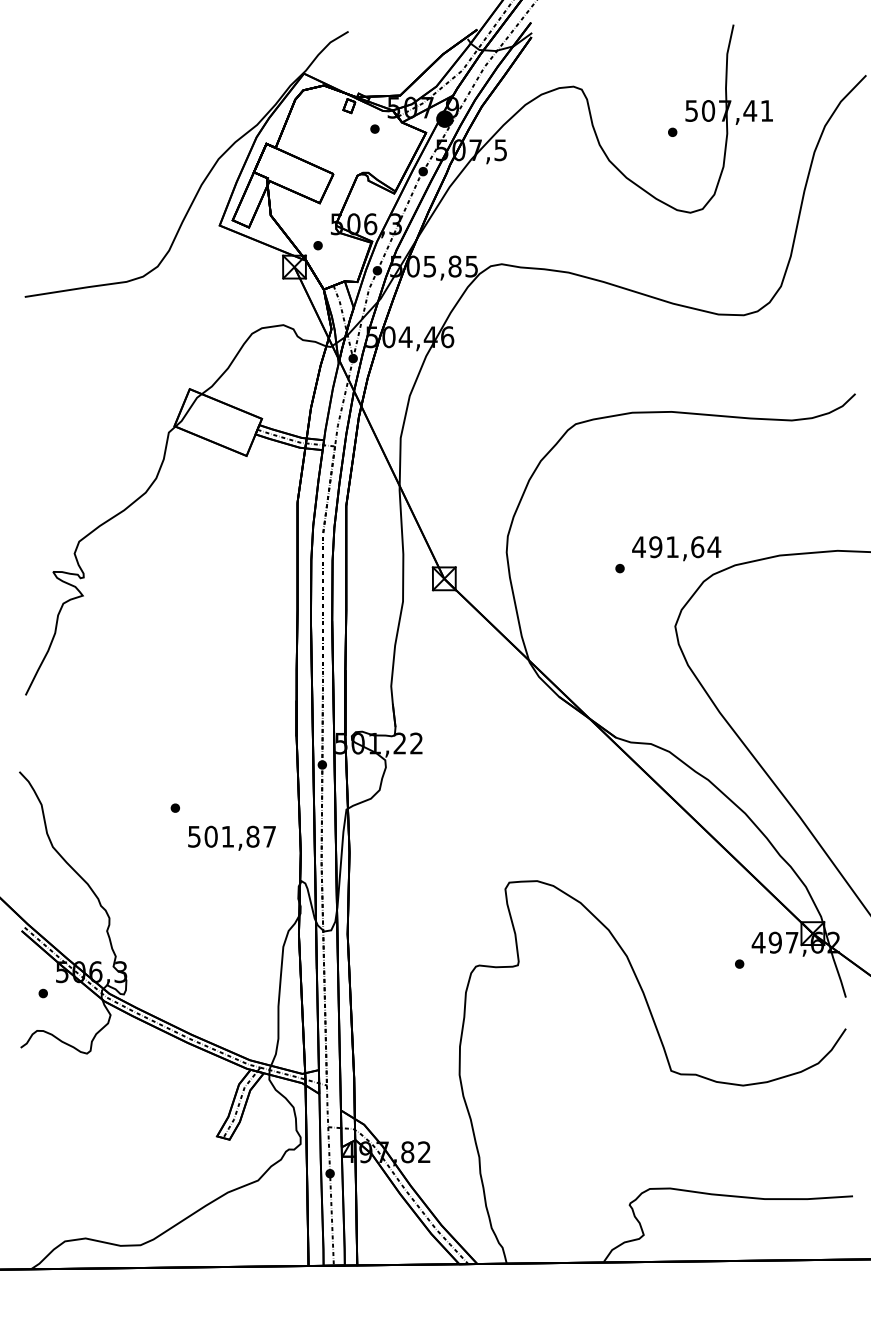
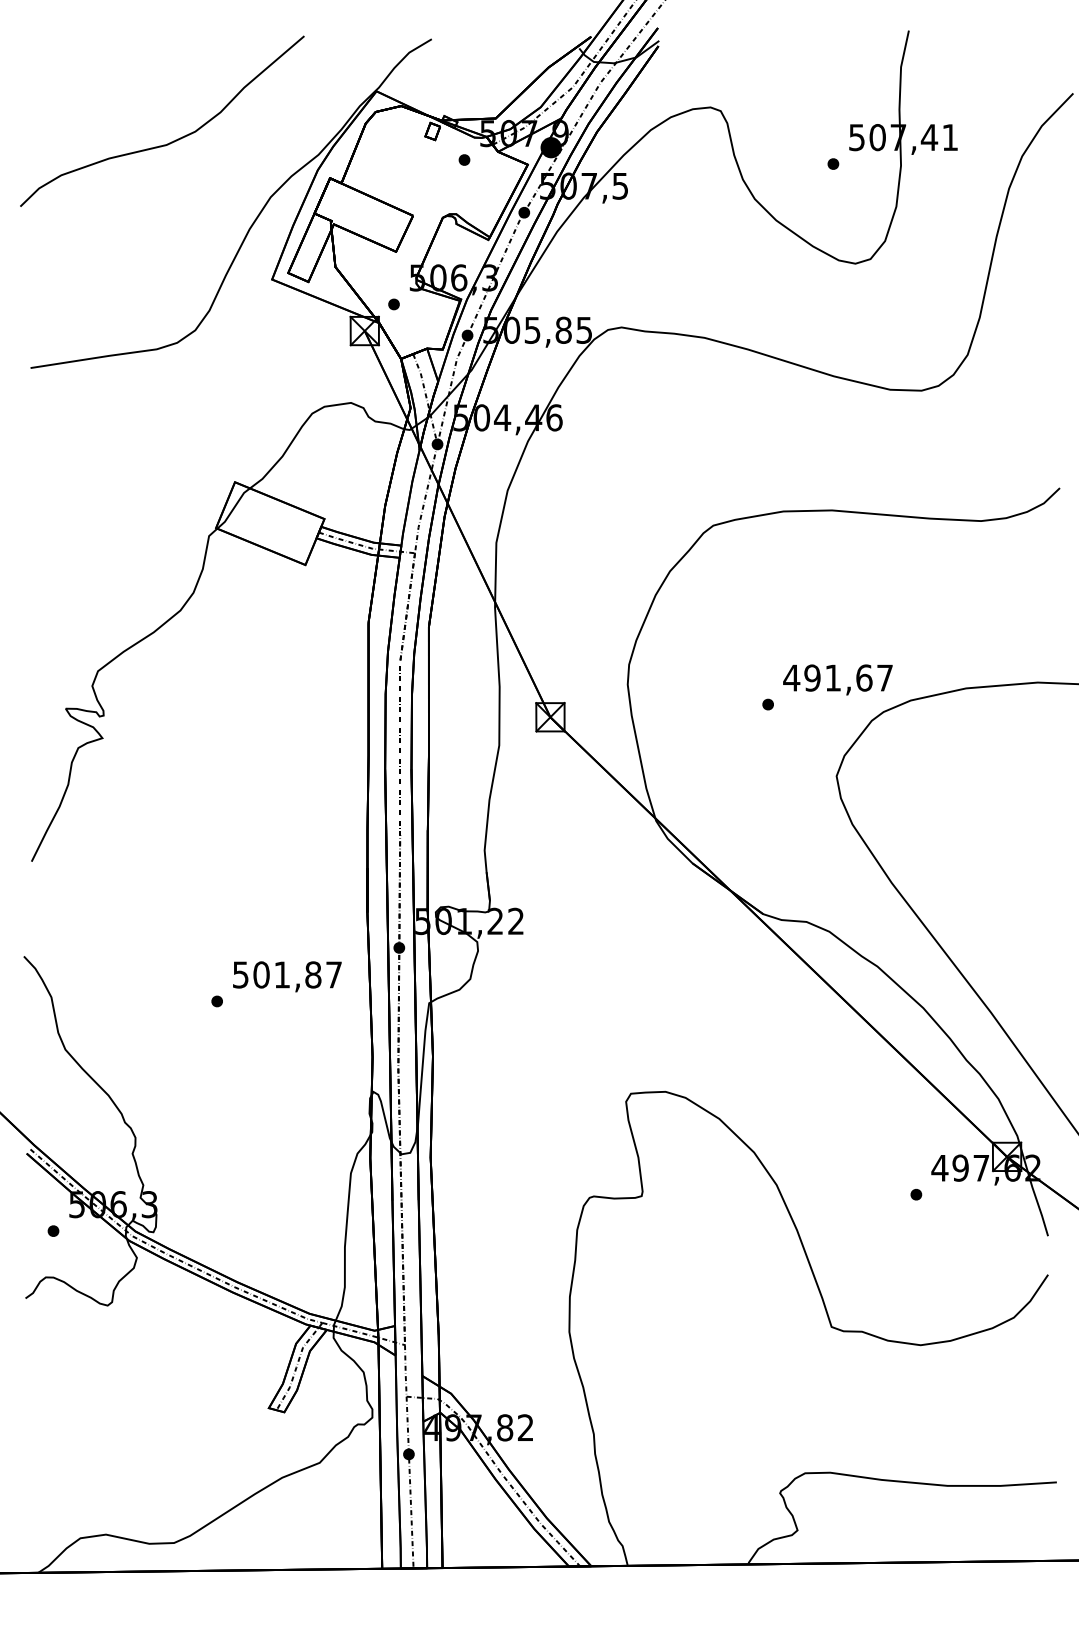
curve: (139, 113) -> (172, 140), added
text: (714, 546) -> (885, 677), 491,64 -> 491,67
text: (231, 837) -> (286, 975), moved

